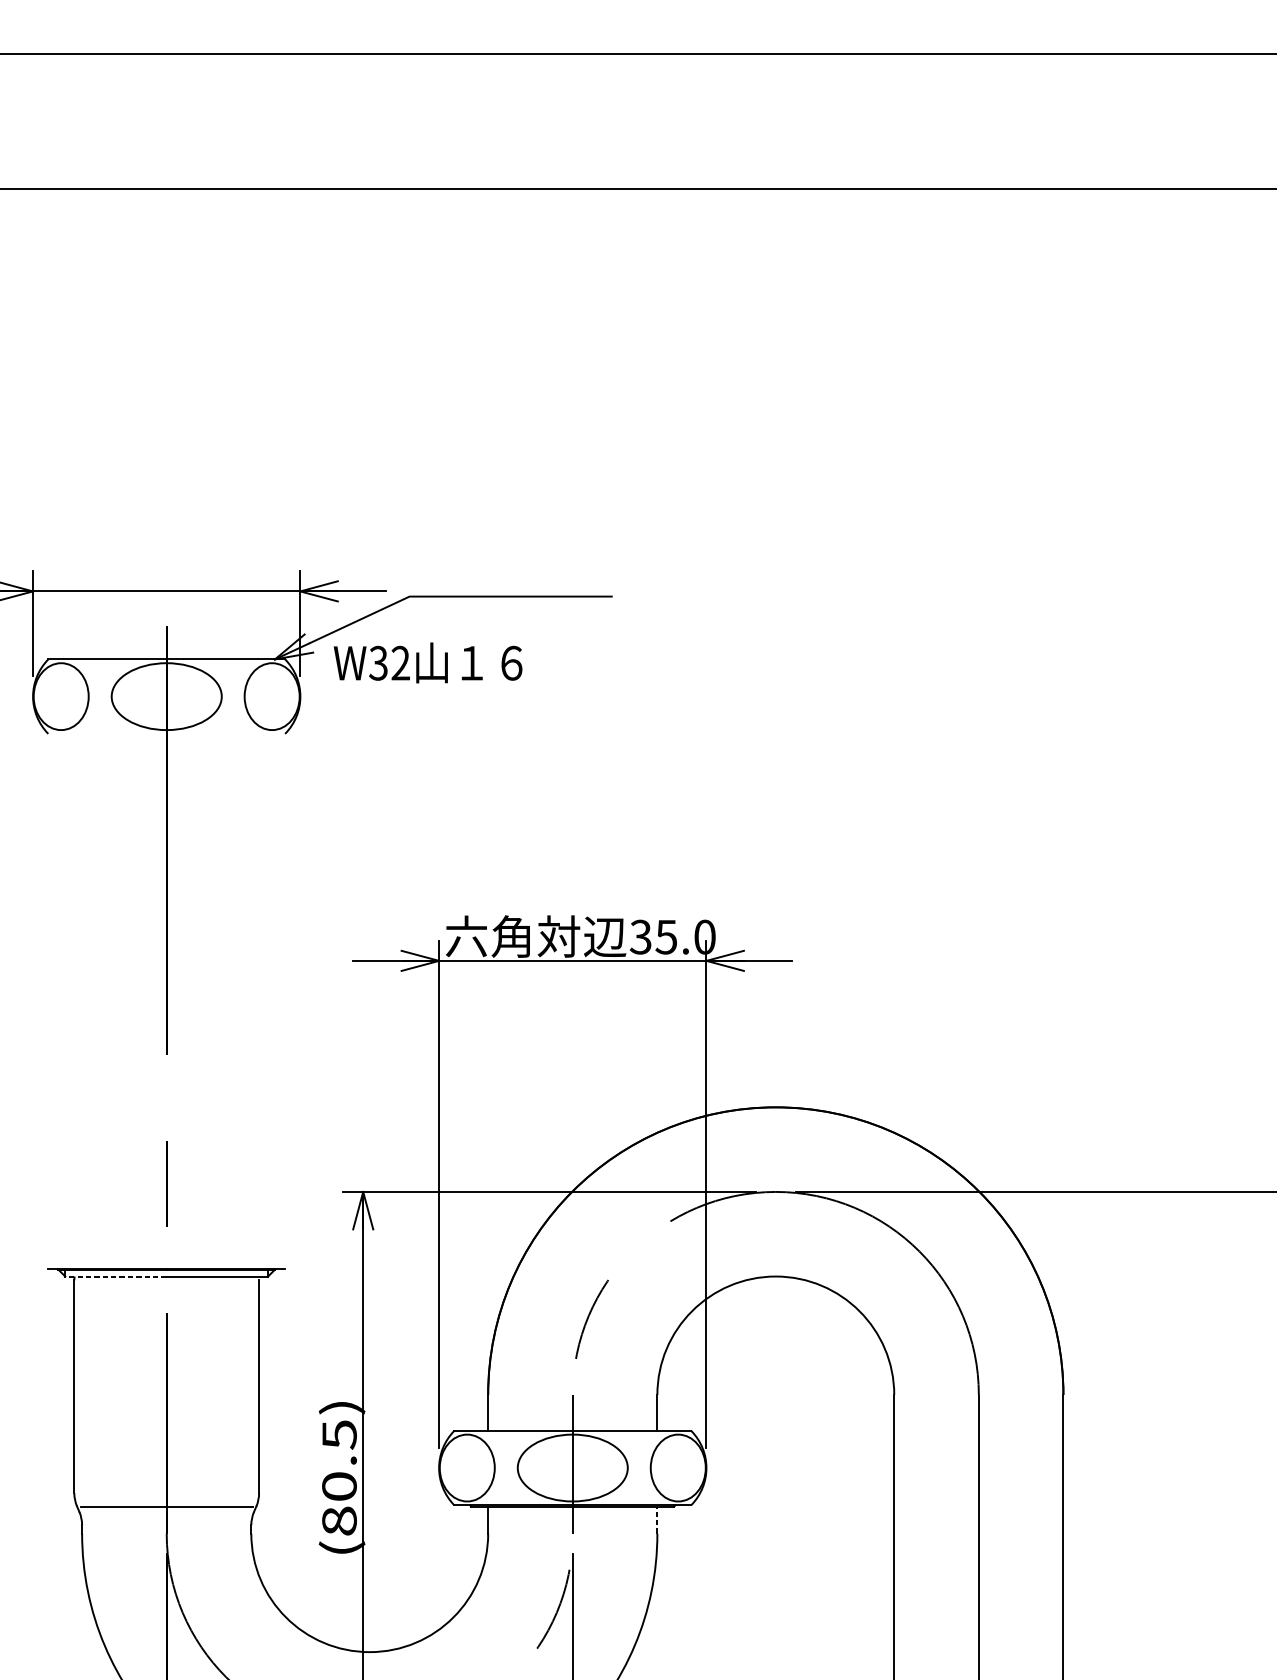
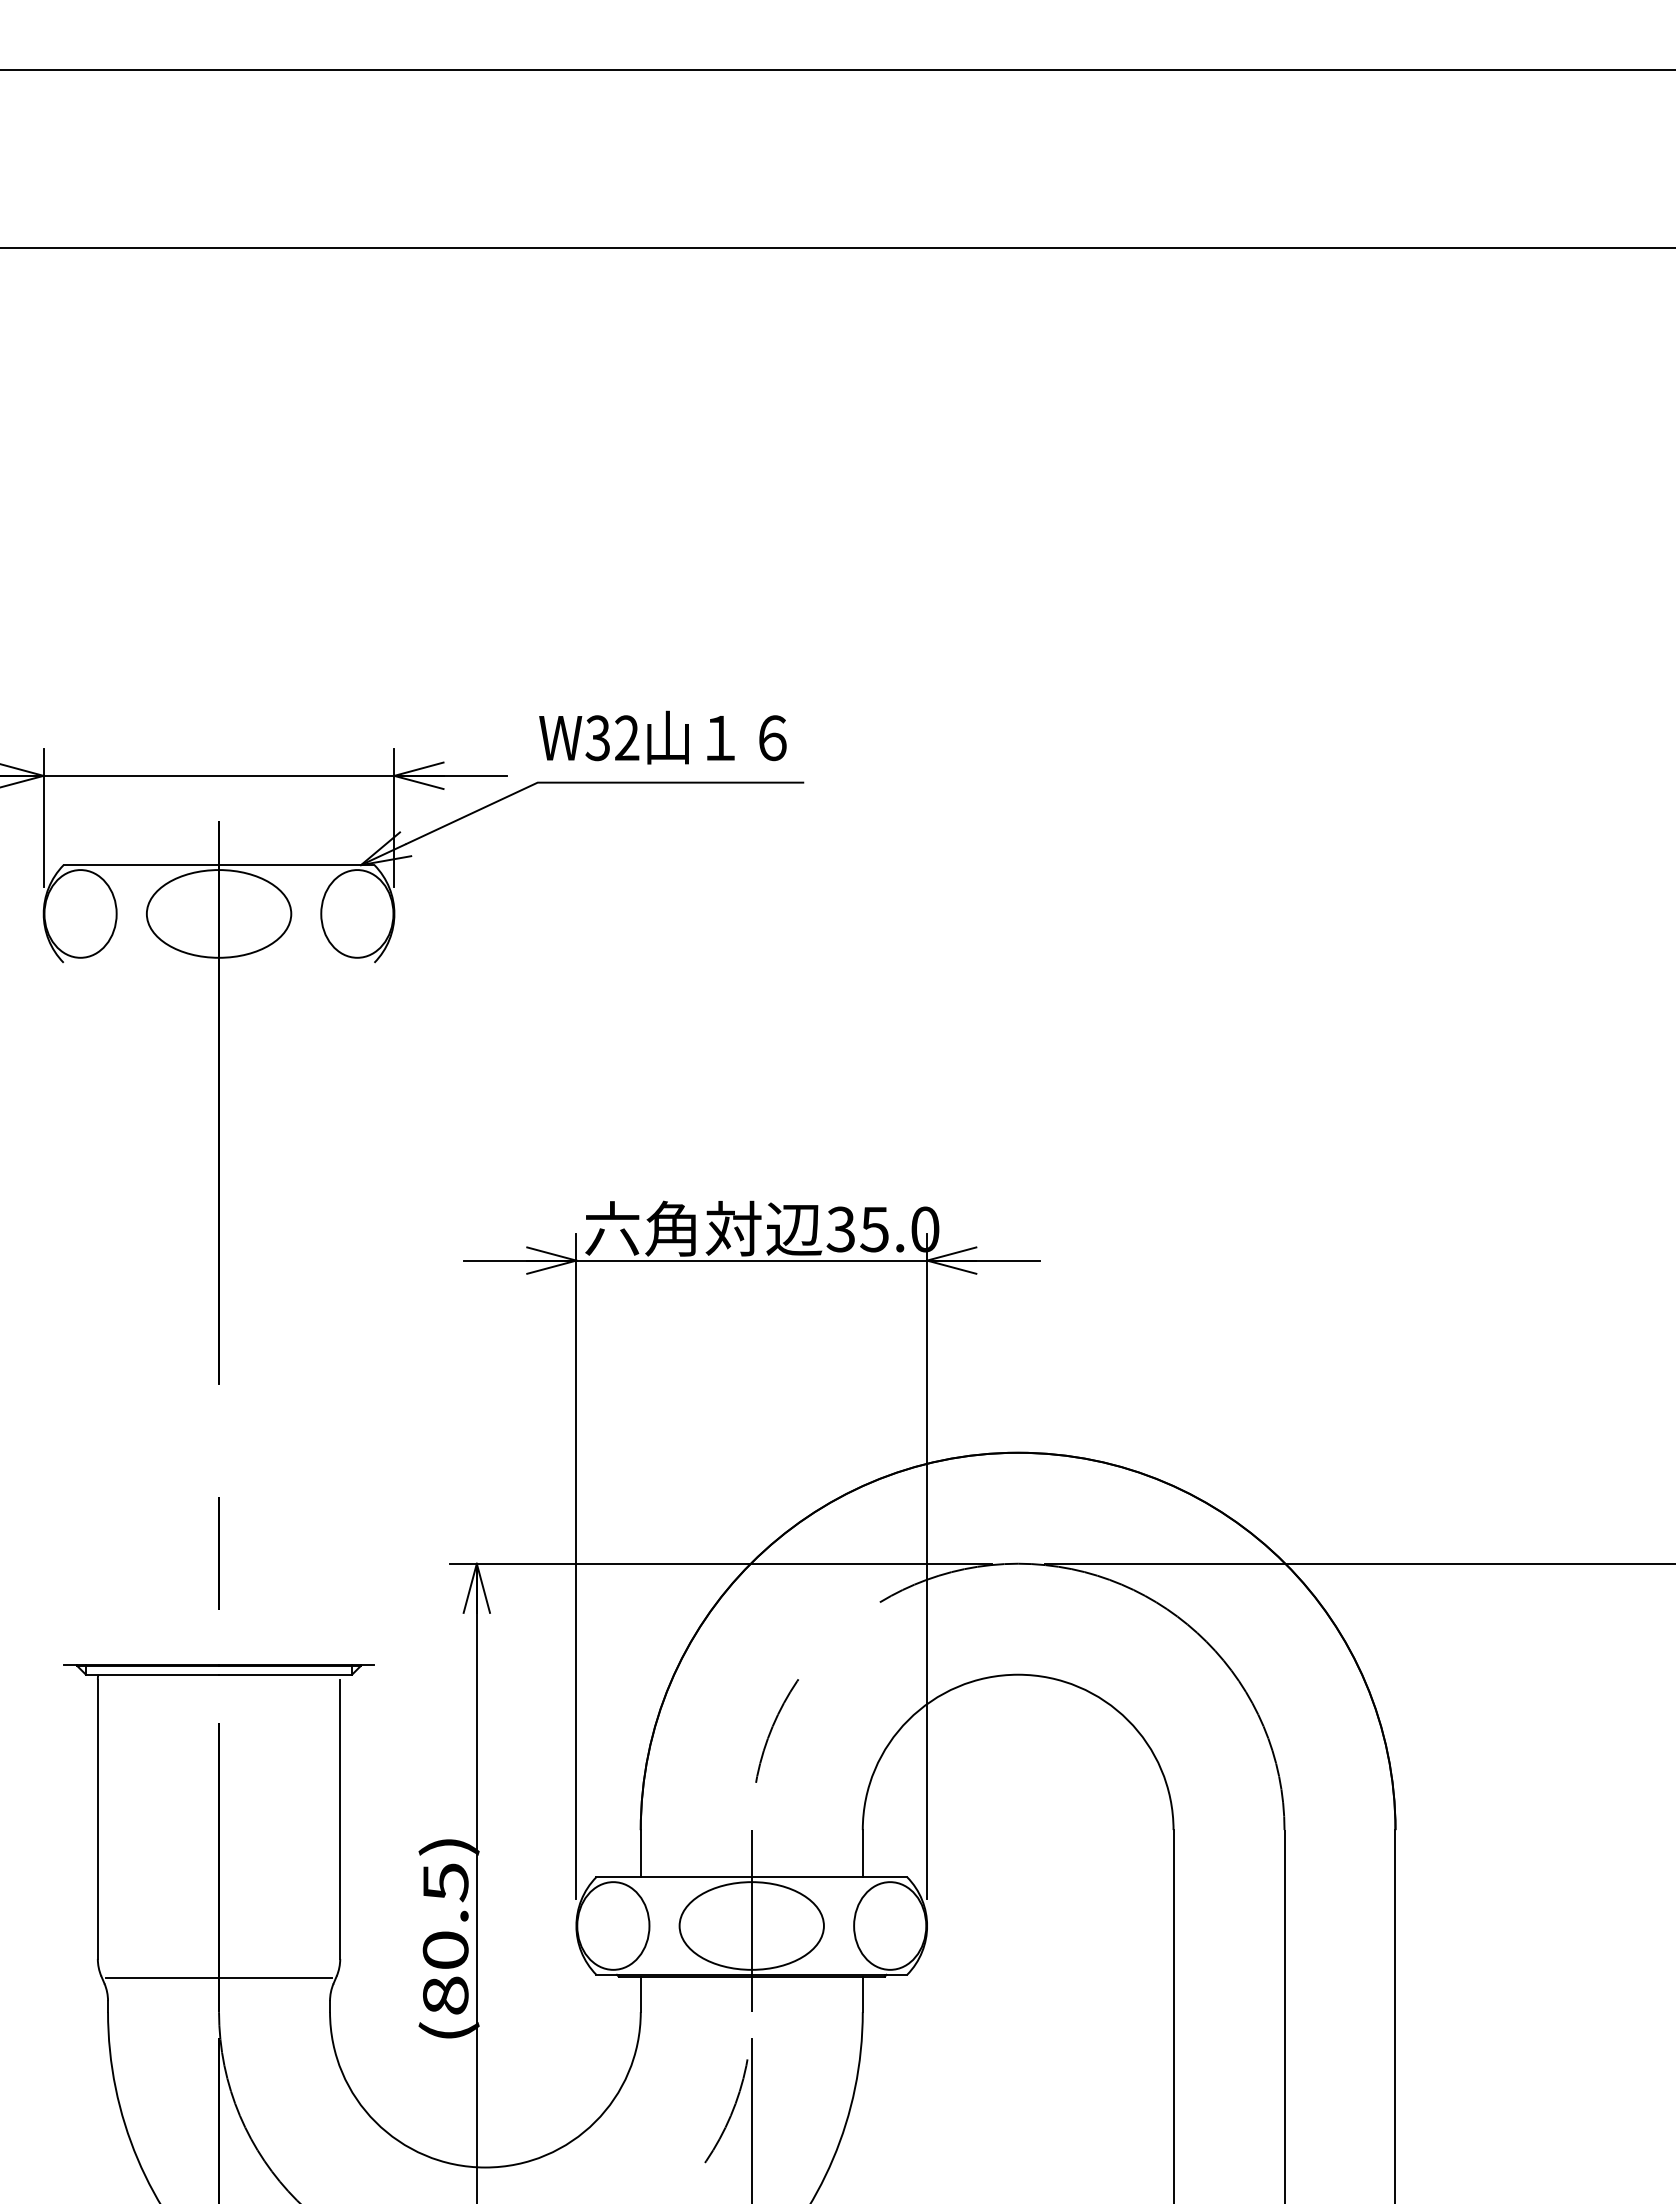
text: (427, 662) -> (662, 737), moved
line: (116, 1276) -> (152, 1674), dashed -> solid
line: (657, 1520) -> (862, 1994), dashed -> solid

